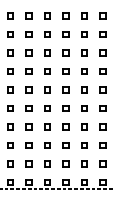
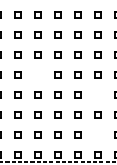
part: (28, 108) -> (37, 75), removed
part: (84, 126) -> (97, 94), removed
part: (84, 163) -> (97, 134), removed

